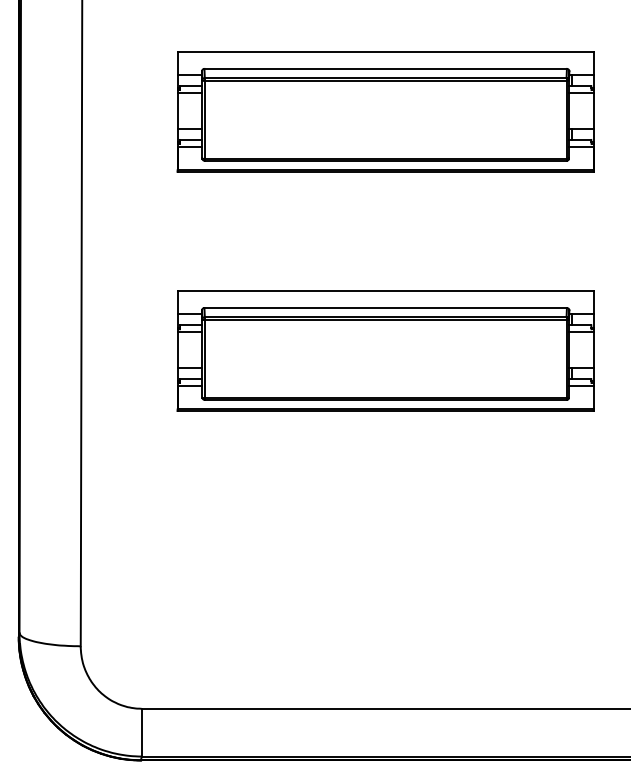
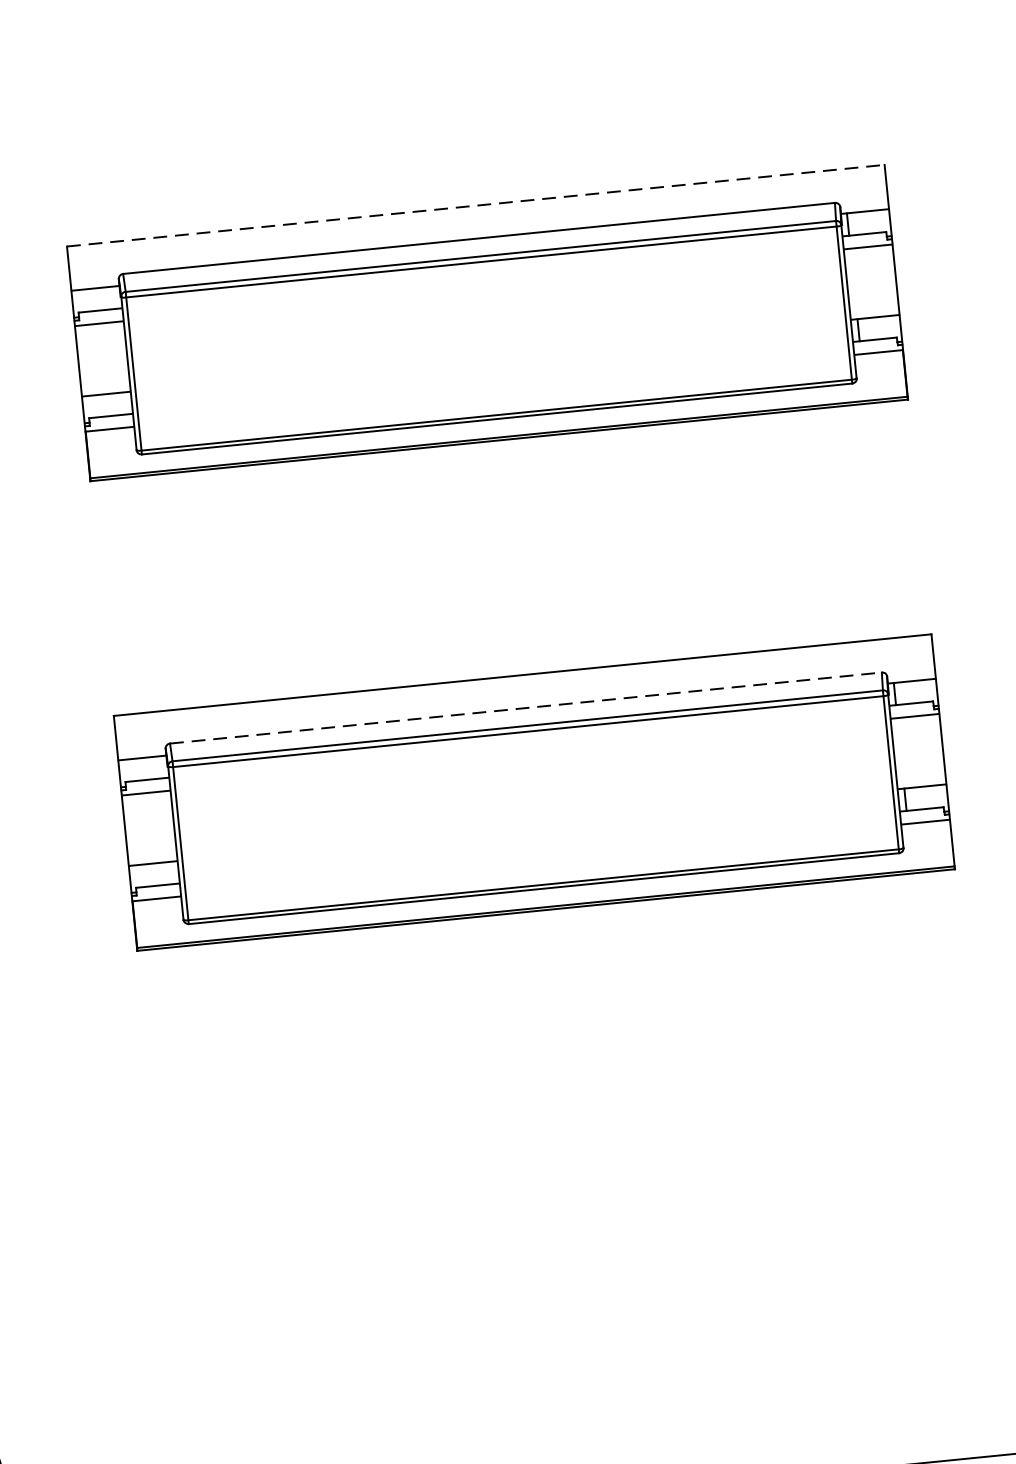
line: (386, 52) -> (477, 206), solid -> dashed
line: (386, 308) -> (527, 708), solid -> dashed

